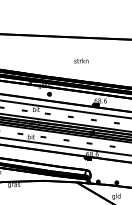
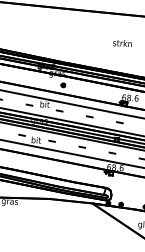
text: (81, 60) -> (122, 42), moved

